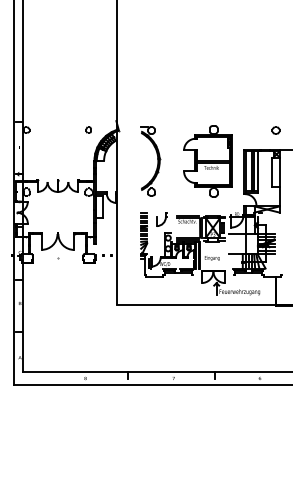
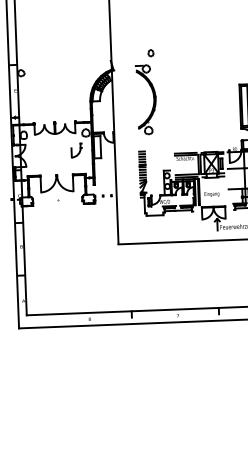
part: (88, 129) -> (150, 52), moved
part: (207, 161) -> (203, 97), removed
part: (161, 219) -> (76, 150), moved

